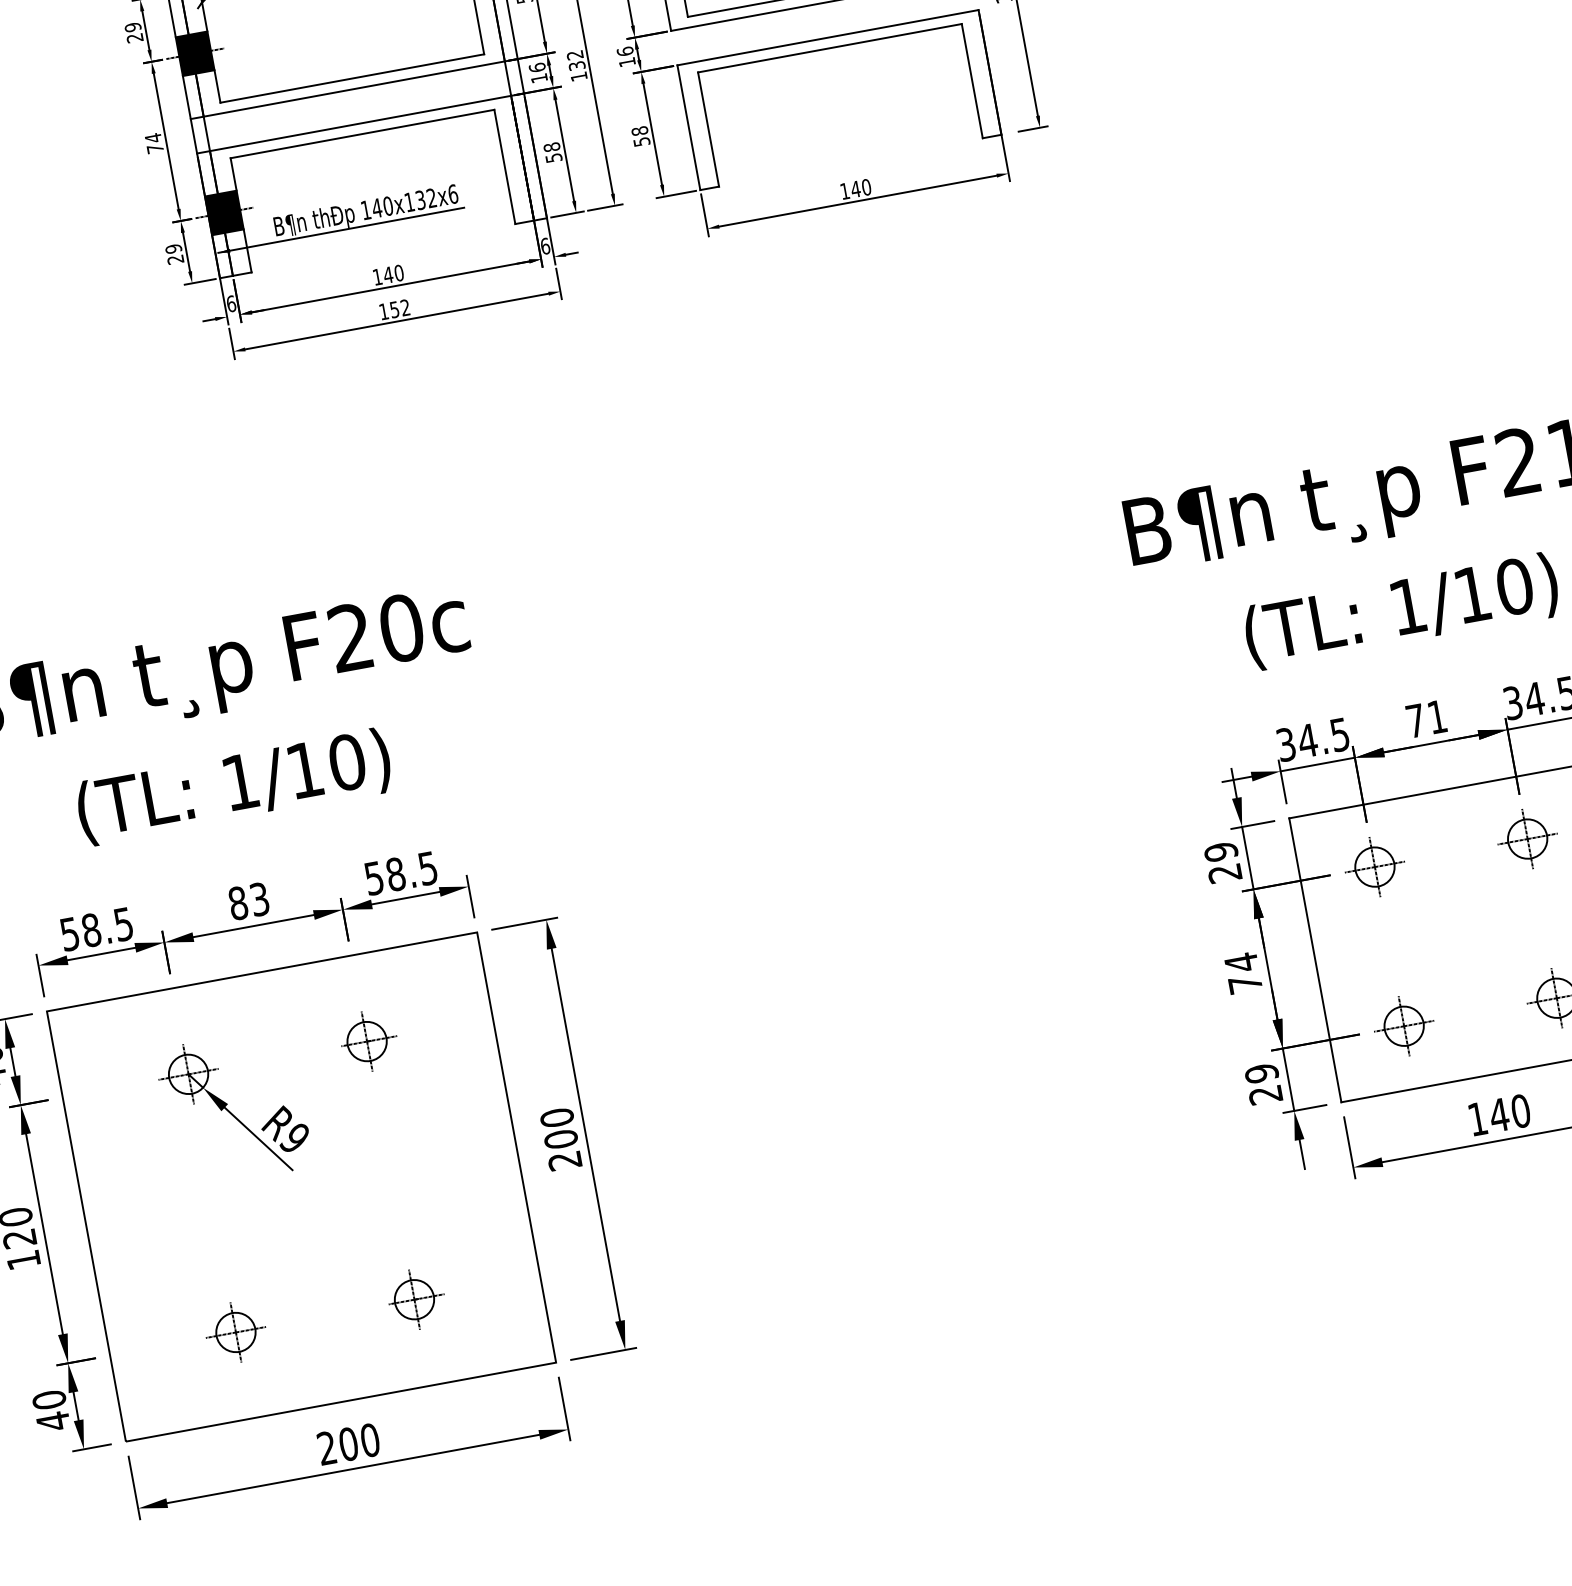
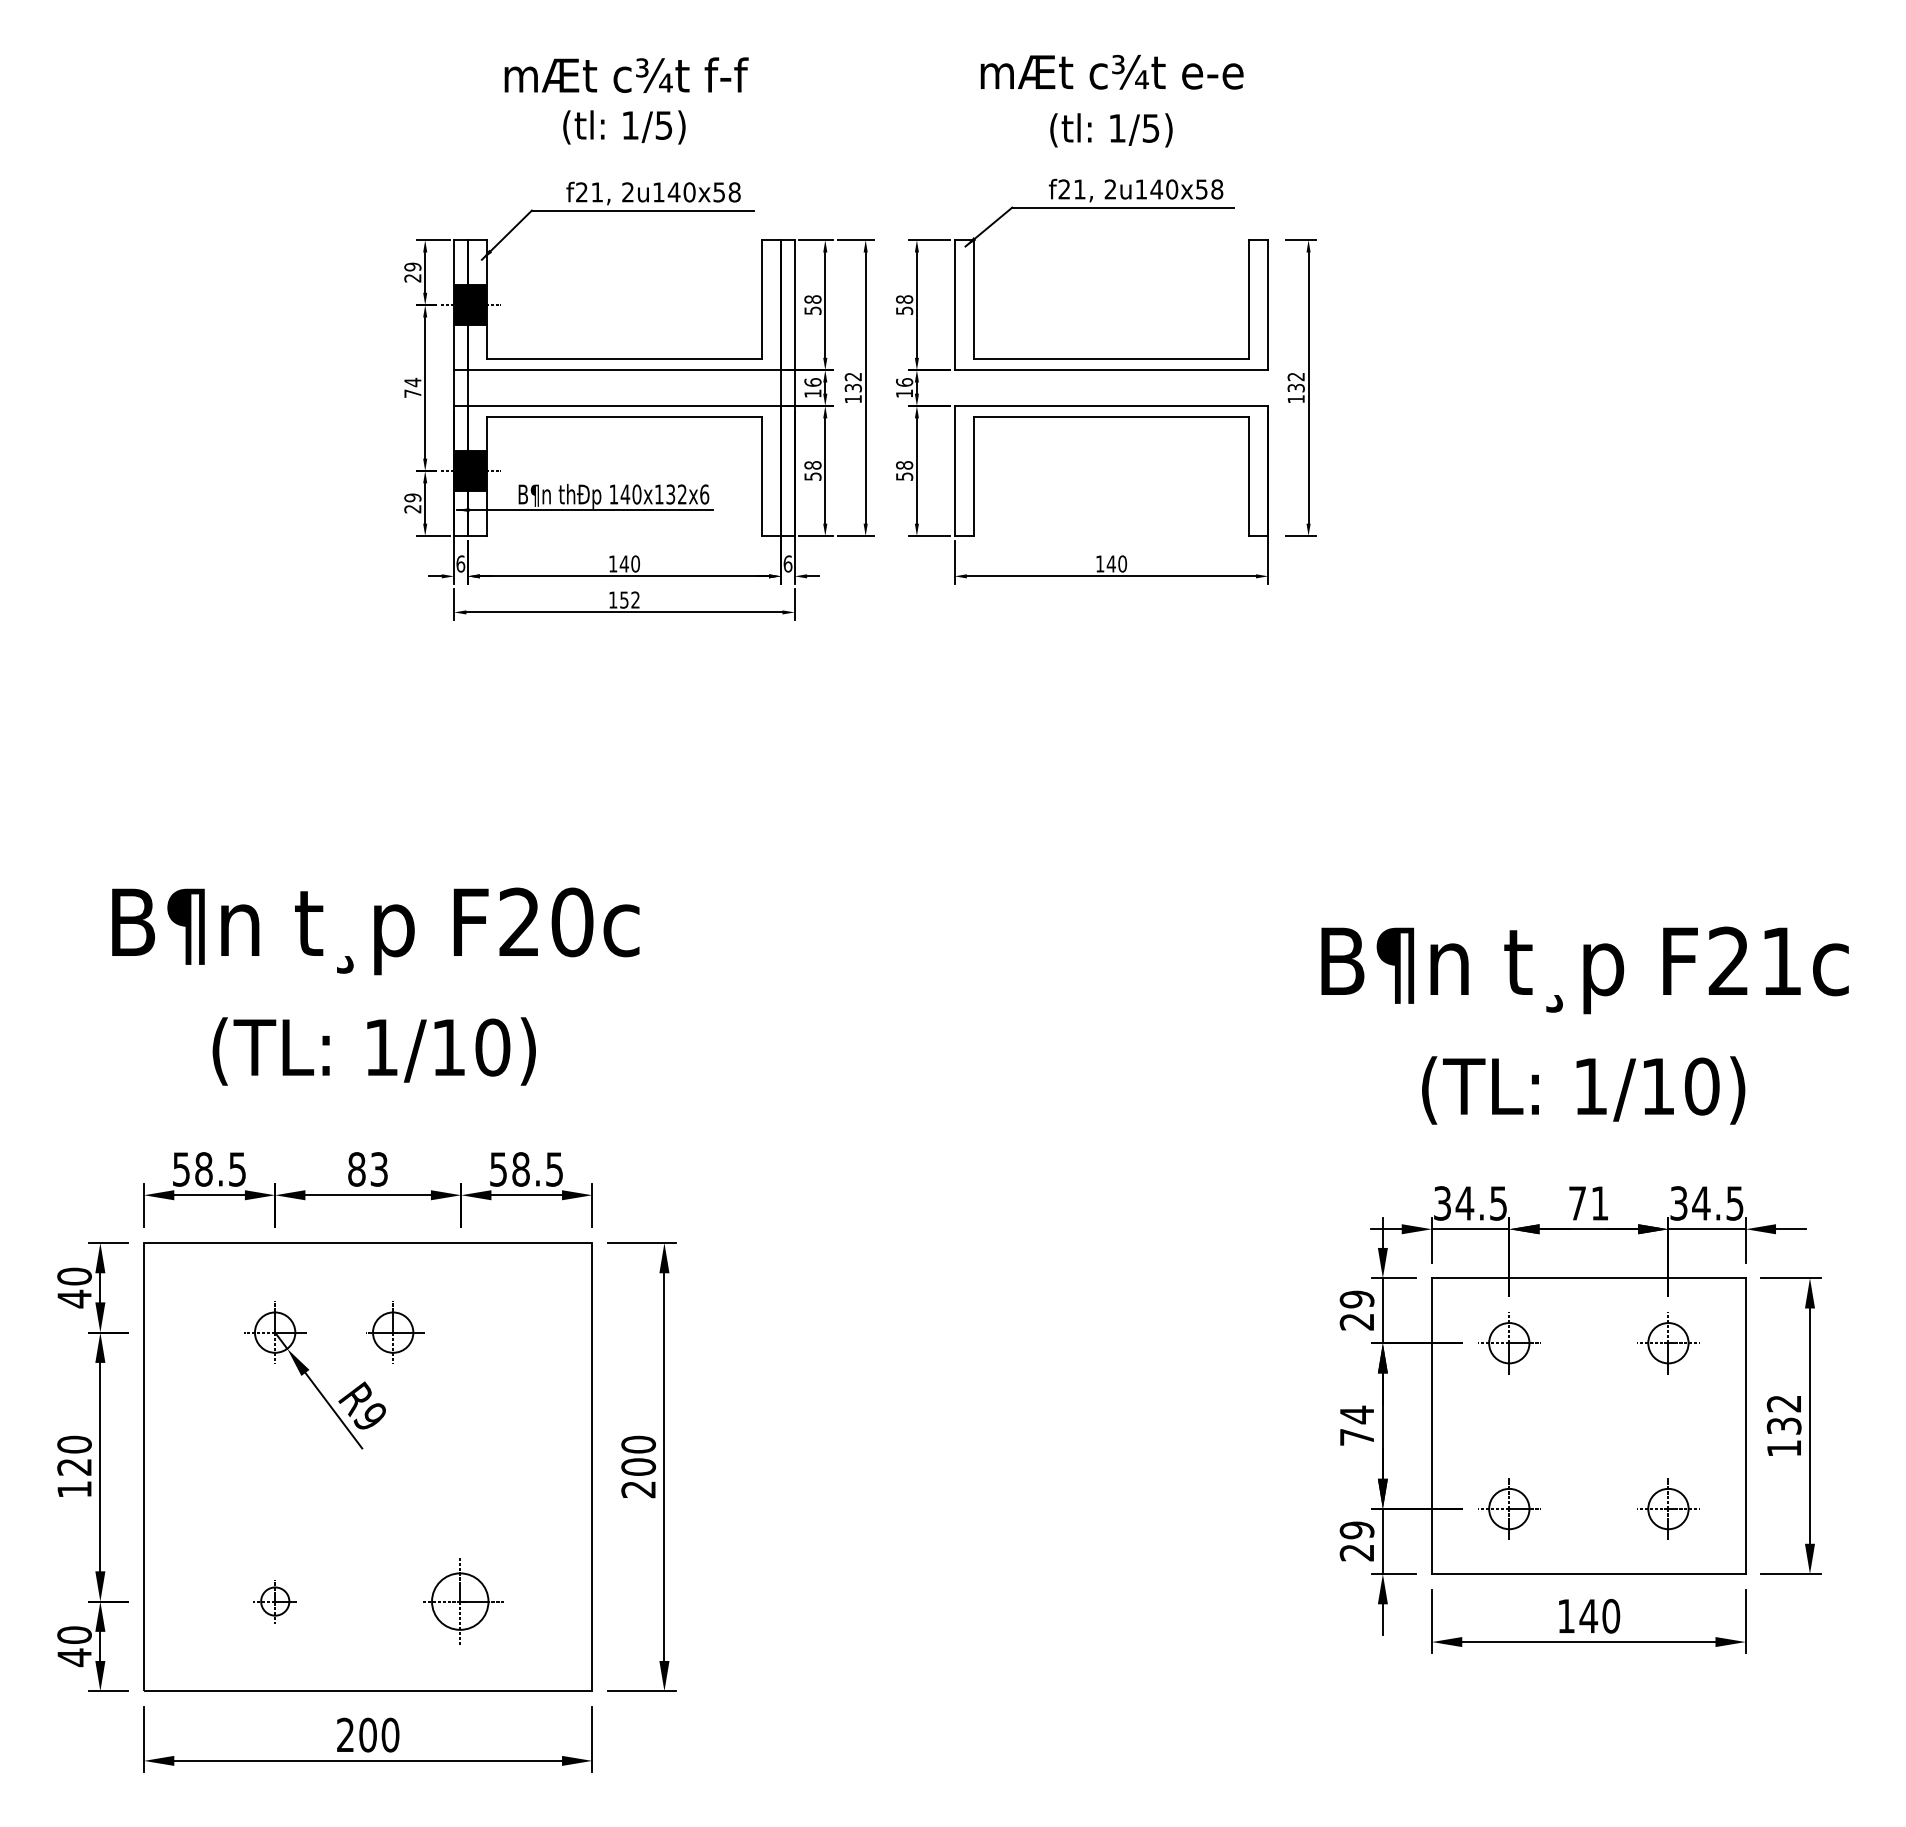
part: (369, 1041) -> (395, 1332), moved
part: (416, 1299) -> (463, 1601), size x1.4
part: (236, 1332) -> (275, 1601), size x0.7

